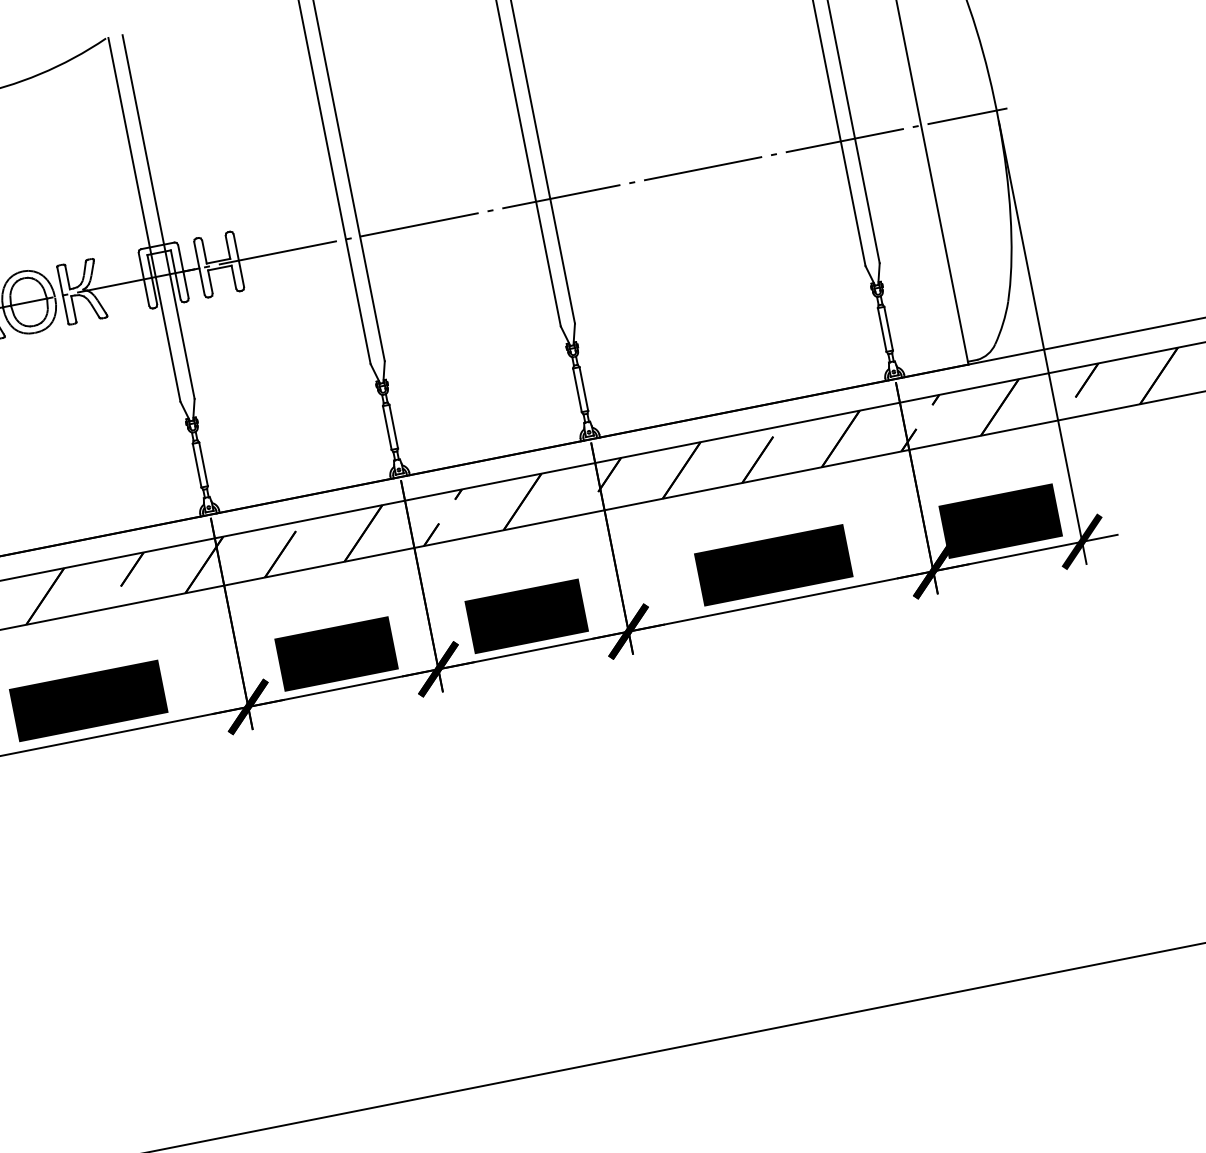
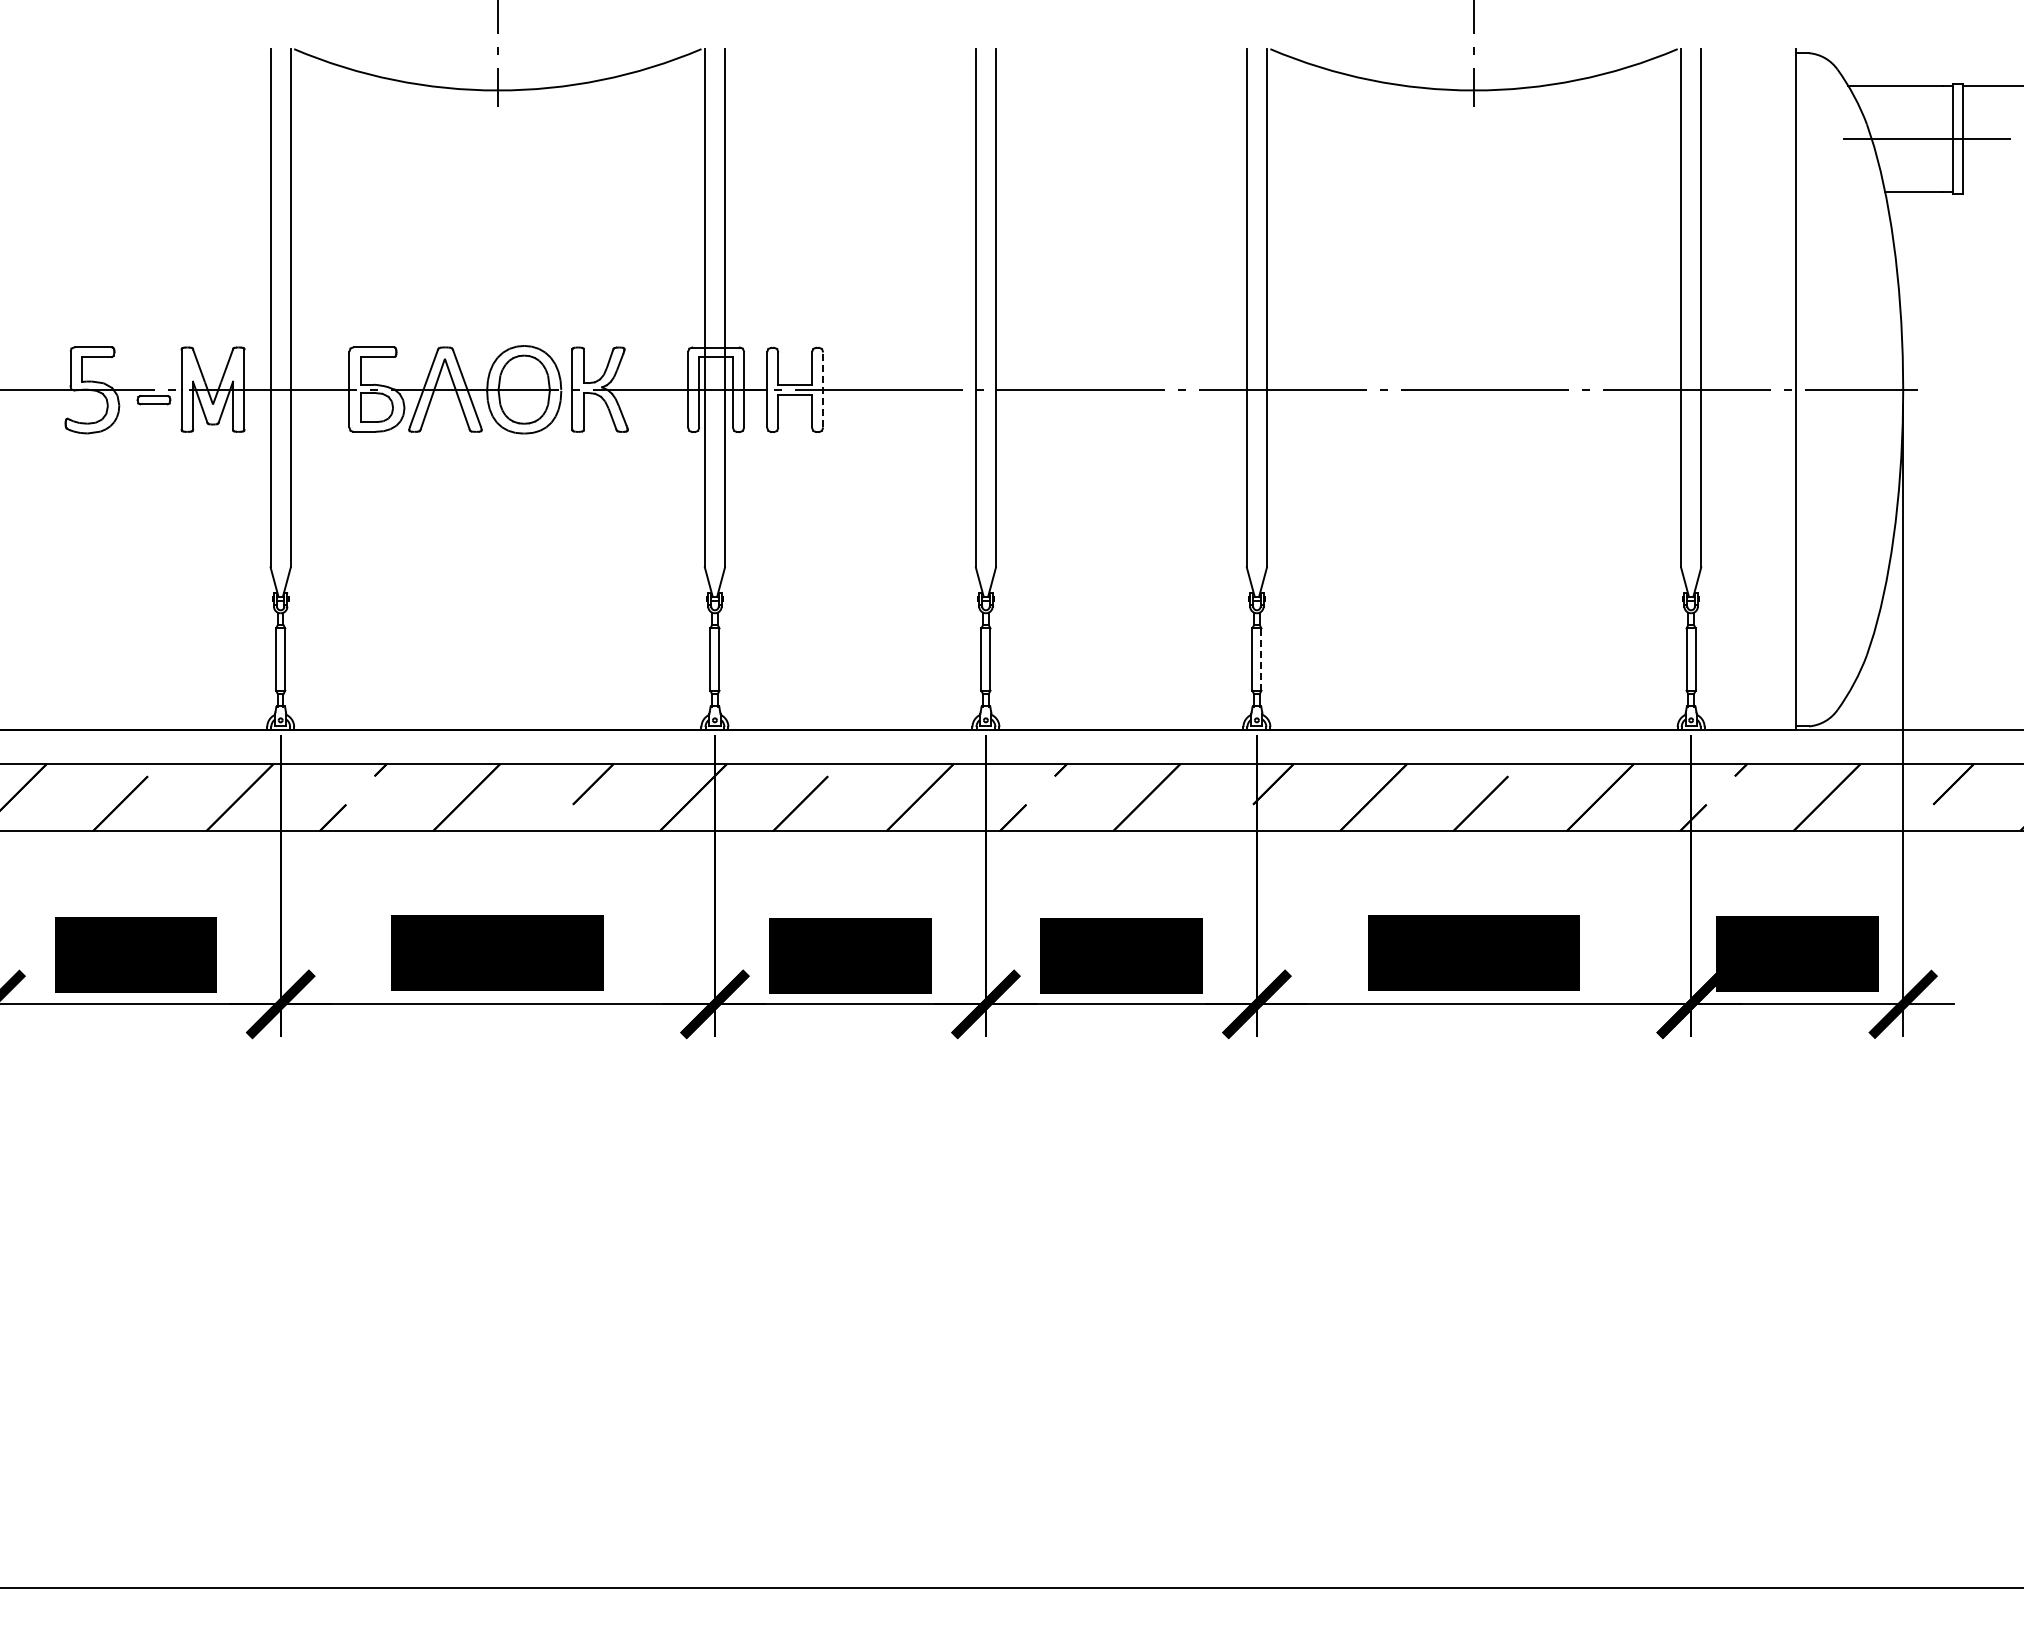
line: (239, 260) -> (823, 389), solid -> dashed
line: (583, 388) -> (1261, 659), solid -> dashed

